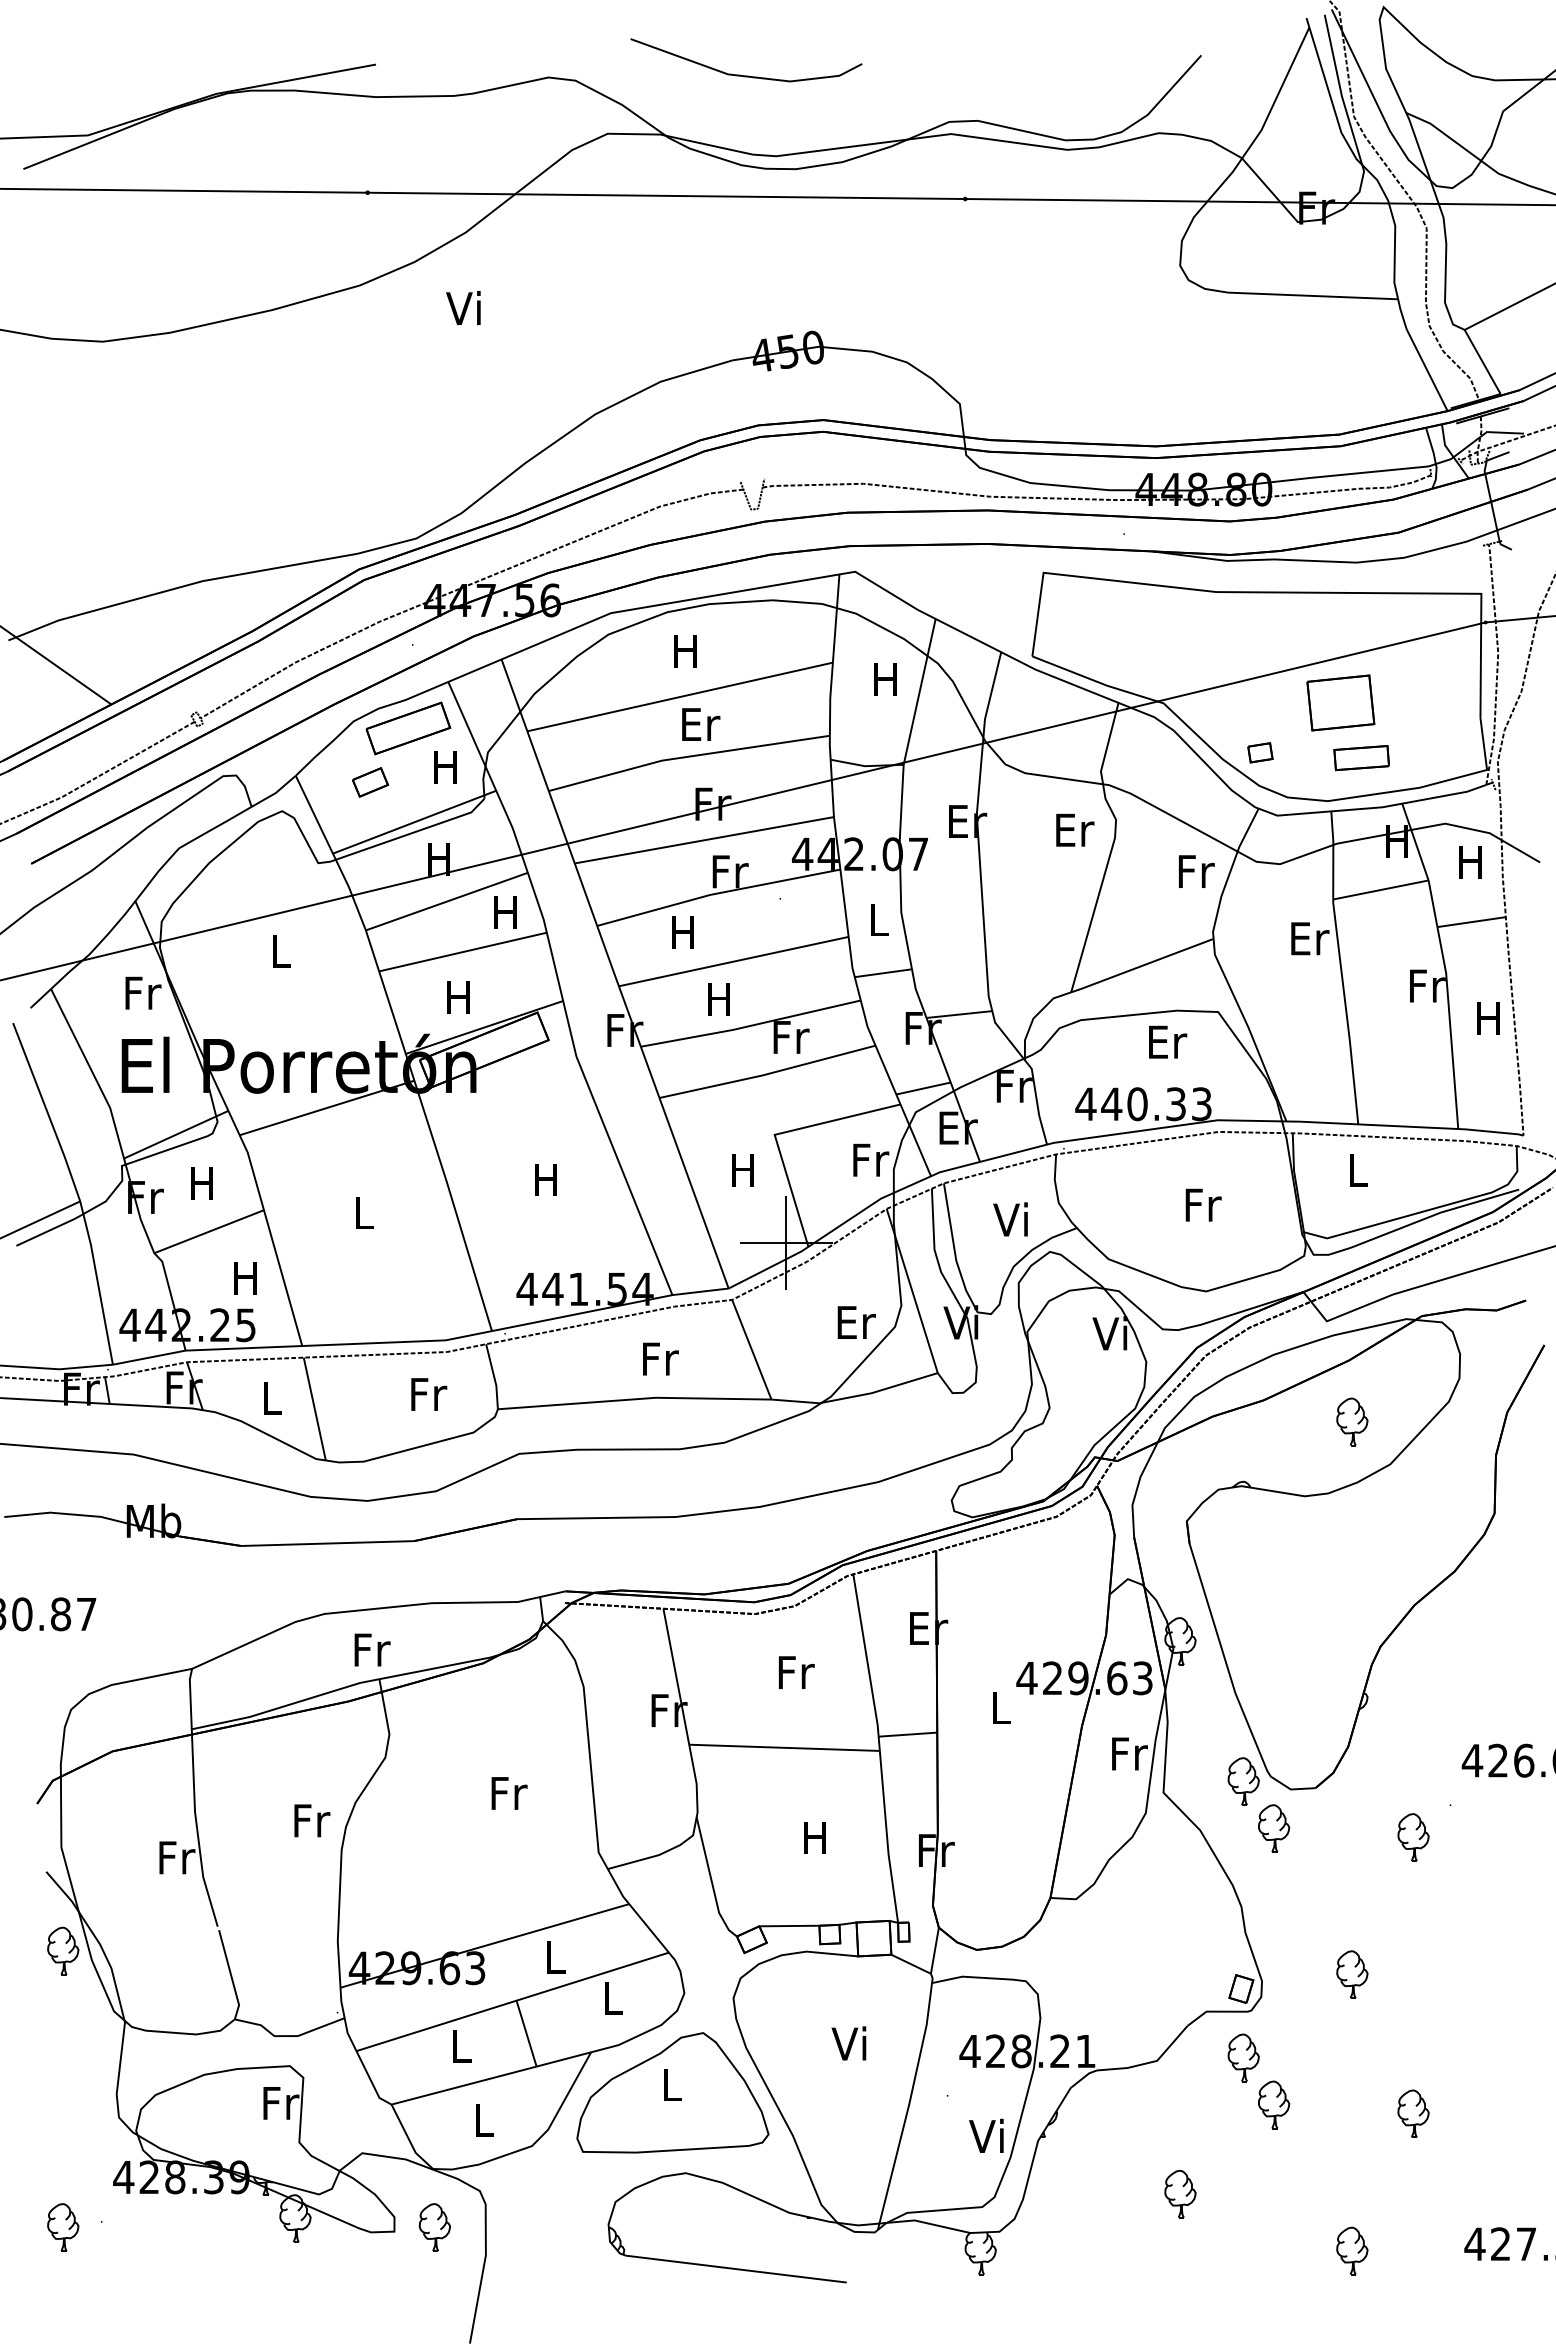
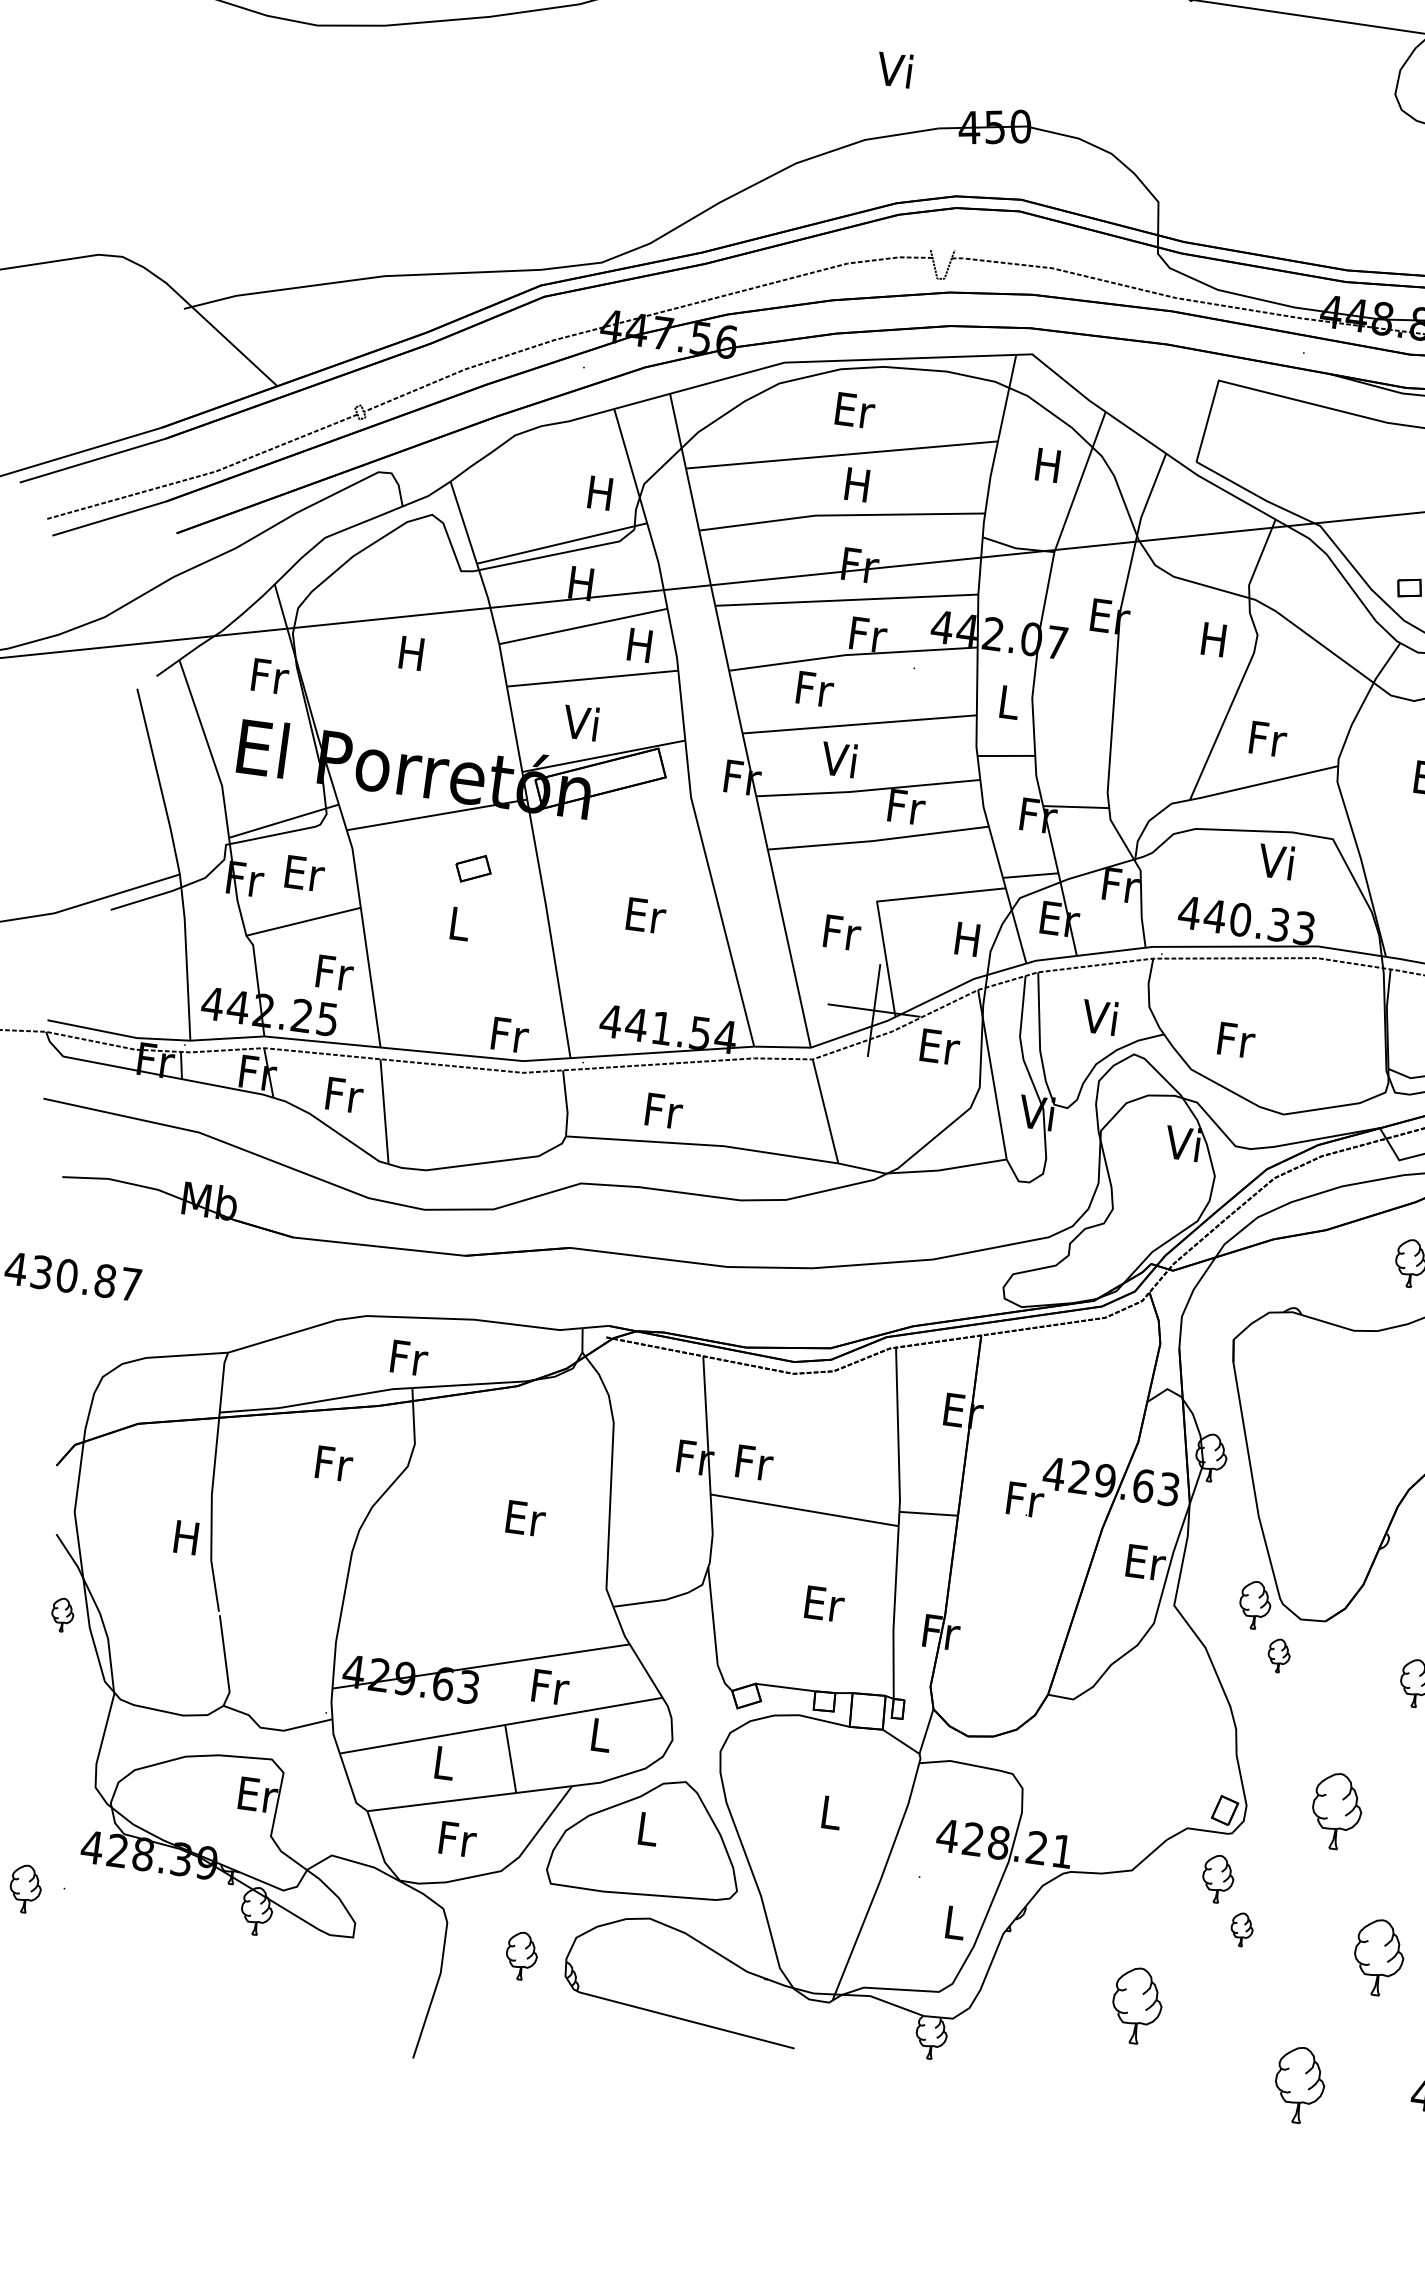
text: (463, 307) -> (894, 69), moved
text: (687, 651) -> (855, 410), H -> Er
text: (701, 724) -> (859, 485), Er -> H
part: (408, 728) -> (568, 449), removed
part: (370, 782) -> (473, 868), moved
text: (1075, 829) -> (1216, 639), Er -> H
text: (1196, 871) -> (1268, 739), moved
text: (685, 932) -> (815, 689), H -> Fr
text: (279, 951) -> (410, 653), L -> H
text: (456, 997) -> (580, 722), H -> Vi
text: (717, 998) -> (838, 758), H -> Vi
text: (1167, 1041) -> (1278, 861), Er -> Vi
text: (871, 1159) -> (969, 938), Fr -> H
text: (744, 1170) -> (842, 932), H -> Fr
text: (548, 1179) -> (646, 915), H -> Er
text: (204, 1183) -> (305, 873), H -> Er
text: (1203, 1204) -> (1236, 1039), moved
text: (247, 1278) -> (335, 973), H -> Fr
text: (856, 1322) -> (939, 1046), moved
text: (660, 1358) -> (663, 1110), moved
text: (429, 1394) -> (510, 1035), moved
text: (273, 1397) -> (345, 1094), L -> Fr
text: (796, 1672) -> (754, 1462), moved
text: (1001, 1707) -> (1025, 1499), L -> Fr
text: (1130, 1753) -> (1146, 1562), Fr -> Er
text: (509, 1793) -> (525, 1518), Fr -> Er
text: (312, 1820) -> (334, 1463), moved
part: (1274, 1828) -> (1279, 1655), size x0.7
text: (817, 1837) -> (825, 1603), H -> Er
text: (177, 1857) -> (188, 1537), Fr -> H
part: (63, 1950) -> (62, 1614), size x0.7
text: (556, 1957) -> (550, 1687), L -> Fr
part: (1352, 1974) -> (1337, 1811), size x1.6
text: (848, 2043) -> (828, 1811), Vi -> L
text: (281, 2103) -> (258, 1795), Fr -> Er
part: (1274, 2104) -> (1242, 1929), size x0.7
part: (1413, 2113) -> (1378, 1956), size x1.6
text: (485, 2120) -> (458, 1839), L -> Fr
text: (986, 2135) -> (952, 1921), Vi -> L
part: (1180, 2193) -> (1137, 2005), size x1.6
part: (434, 2227) -> (521, 1956), moved
part: (1352, 2250) -> (1300, 2084), size x1.6

